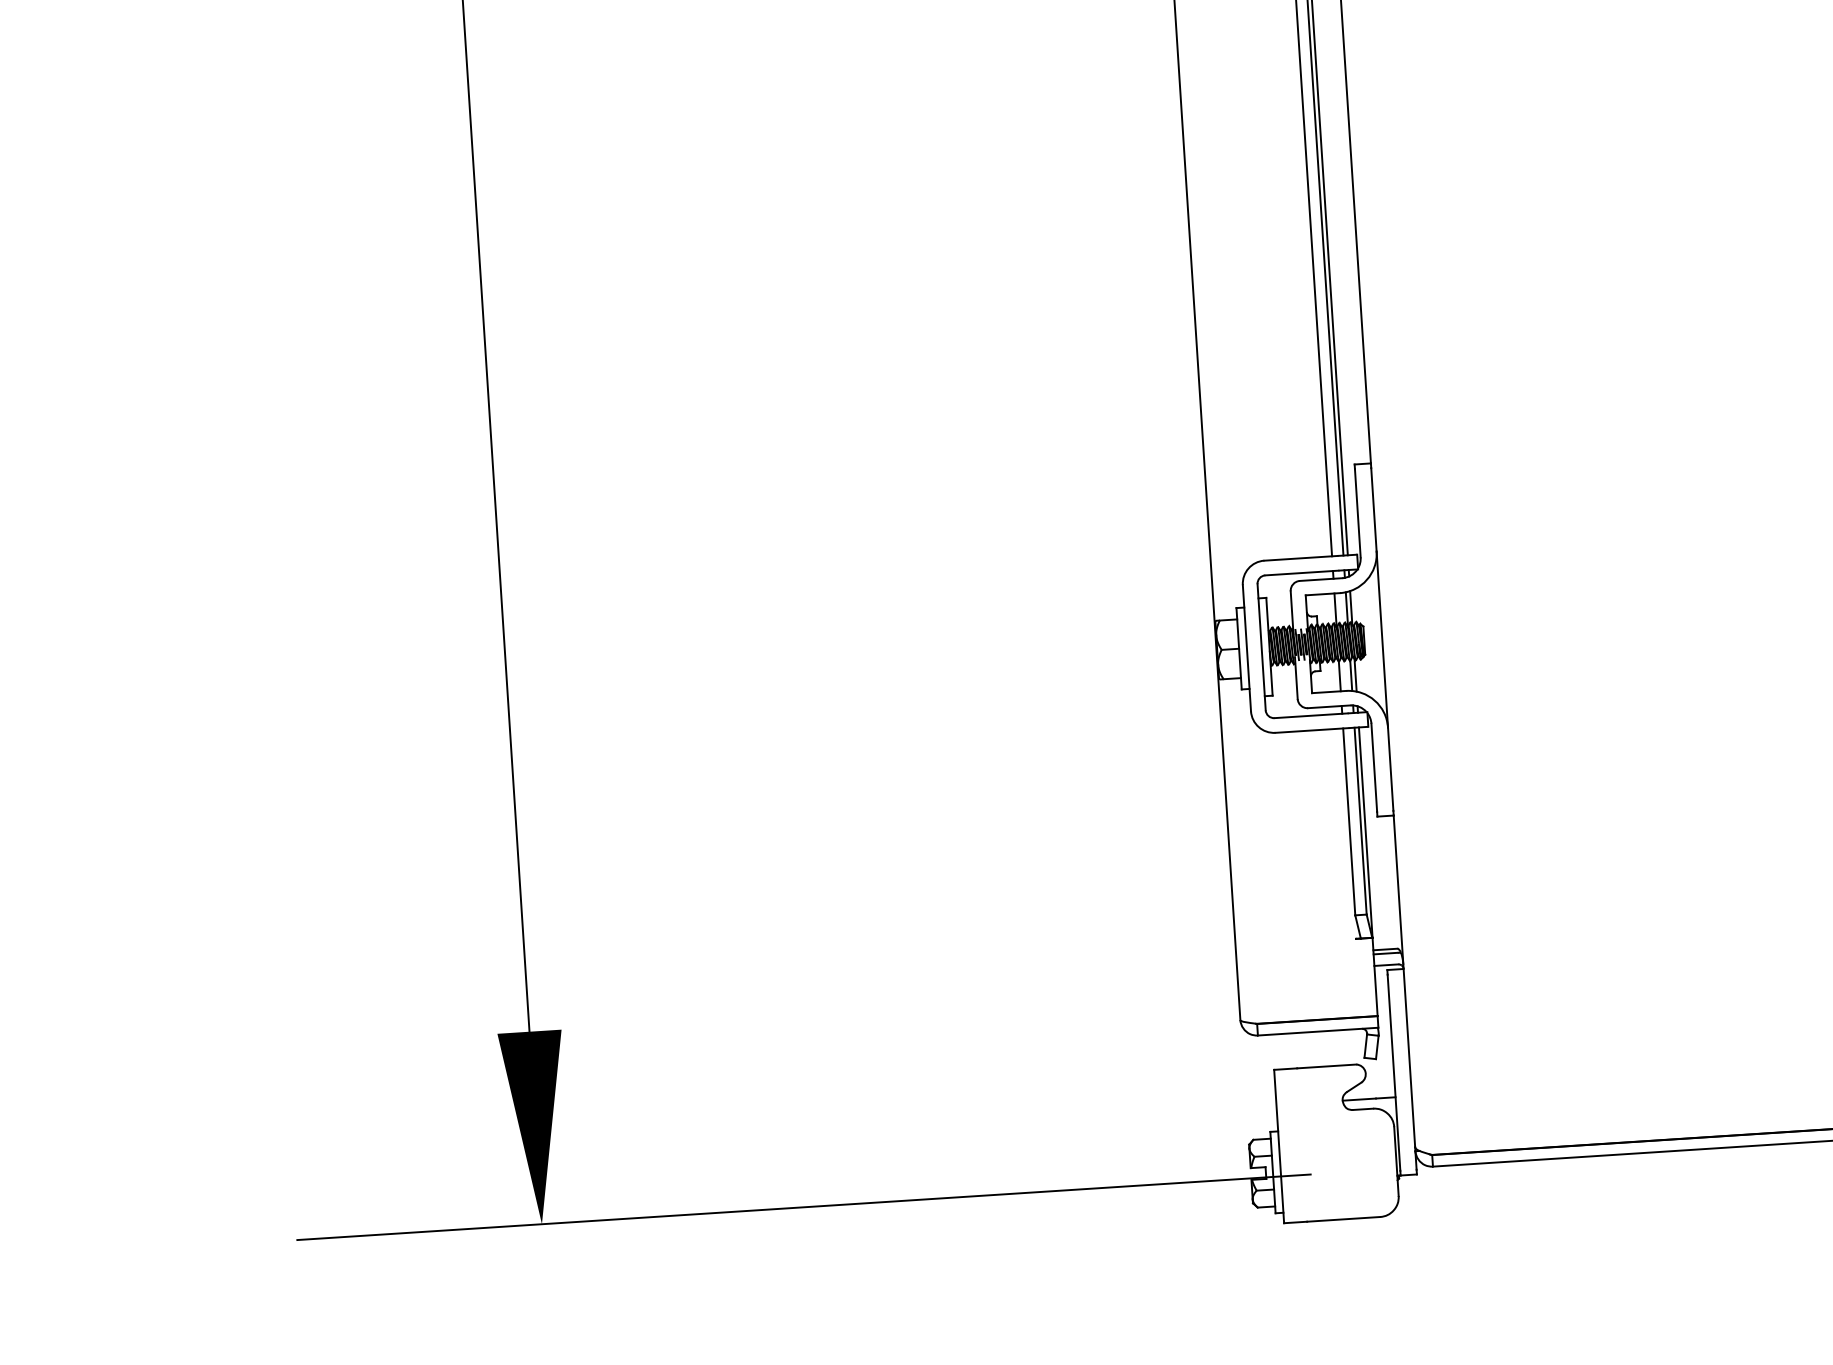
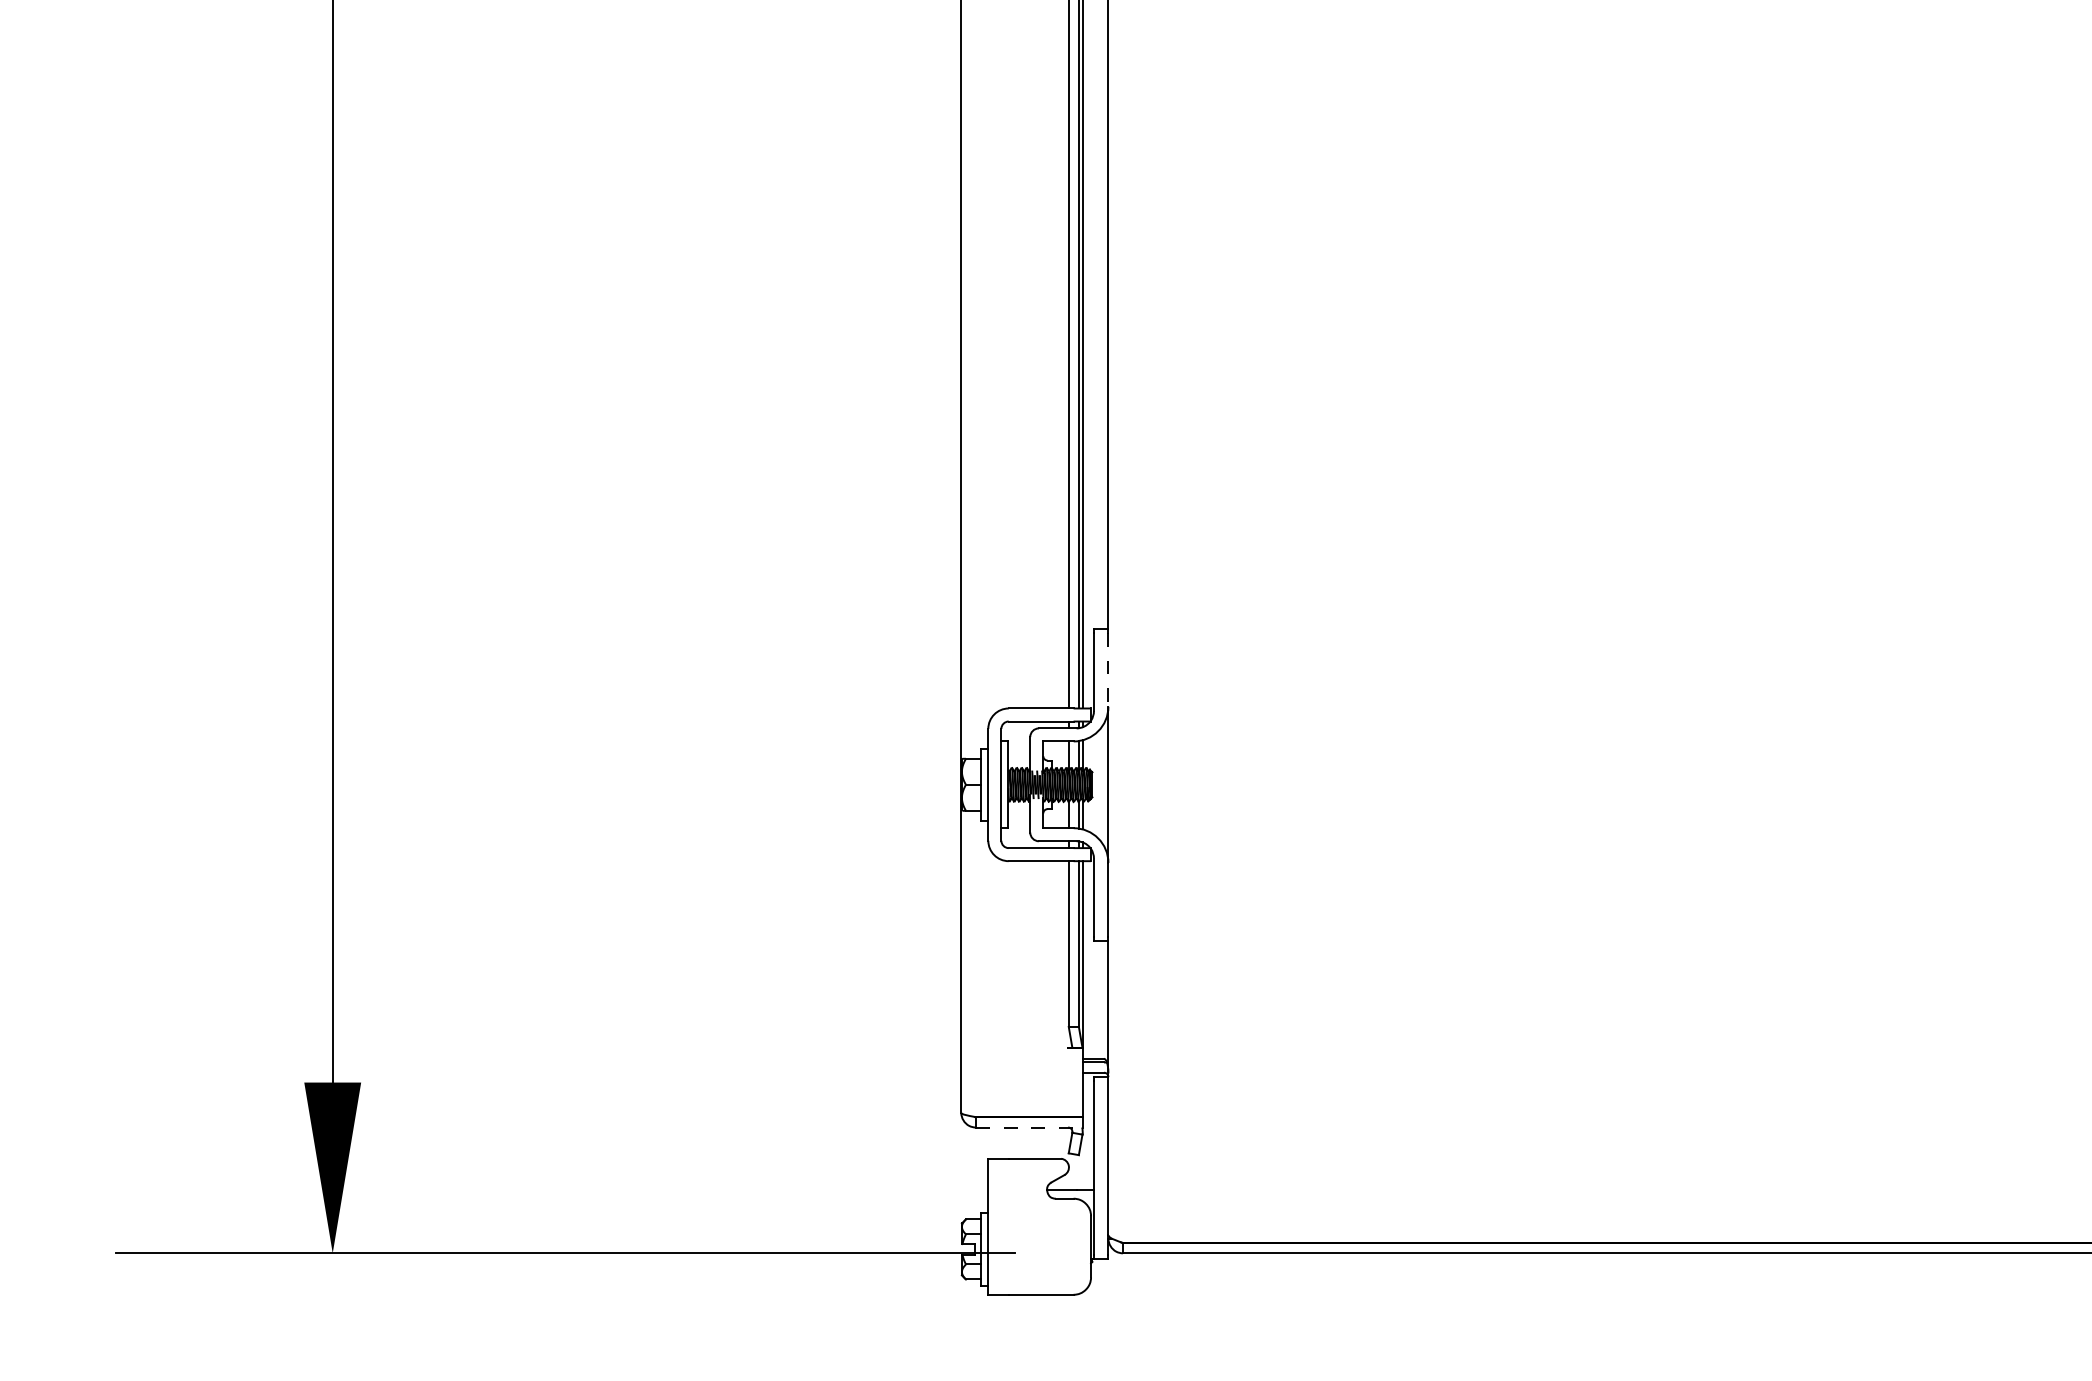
line: (1374, 509) -> (1108, 669), solid -> dashed
line: (1318, 1031) -> (1029, 1127), solid -> dashed

